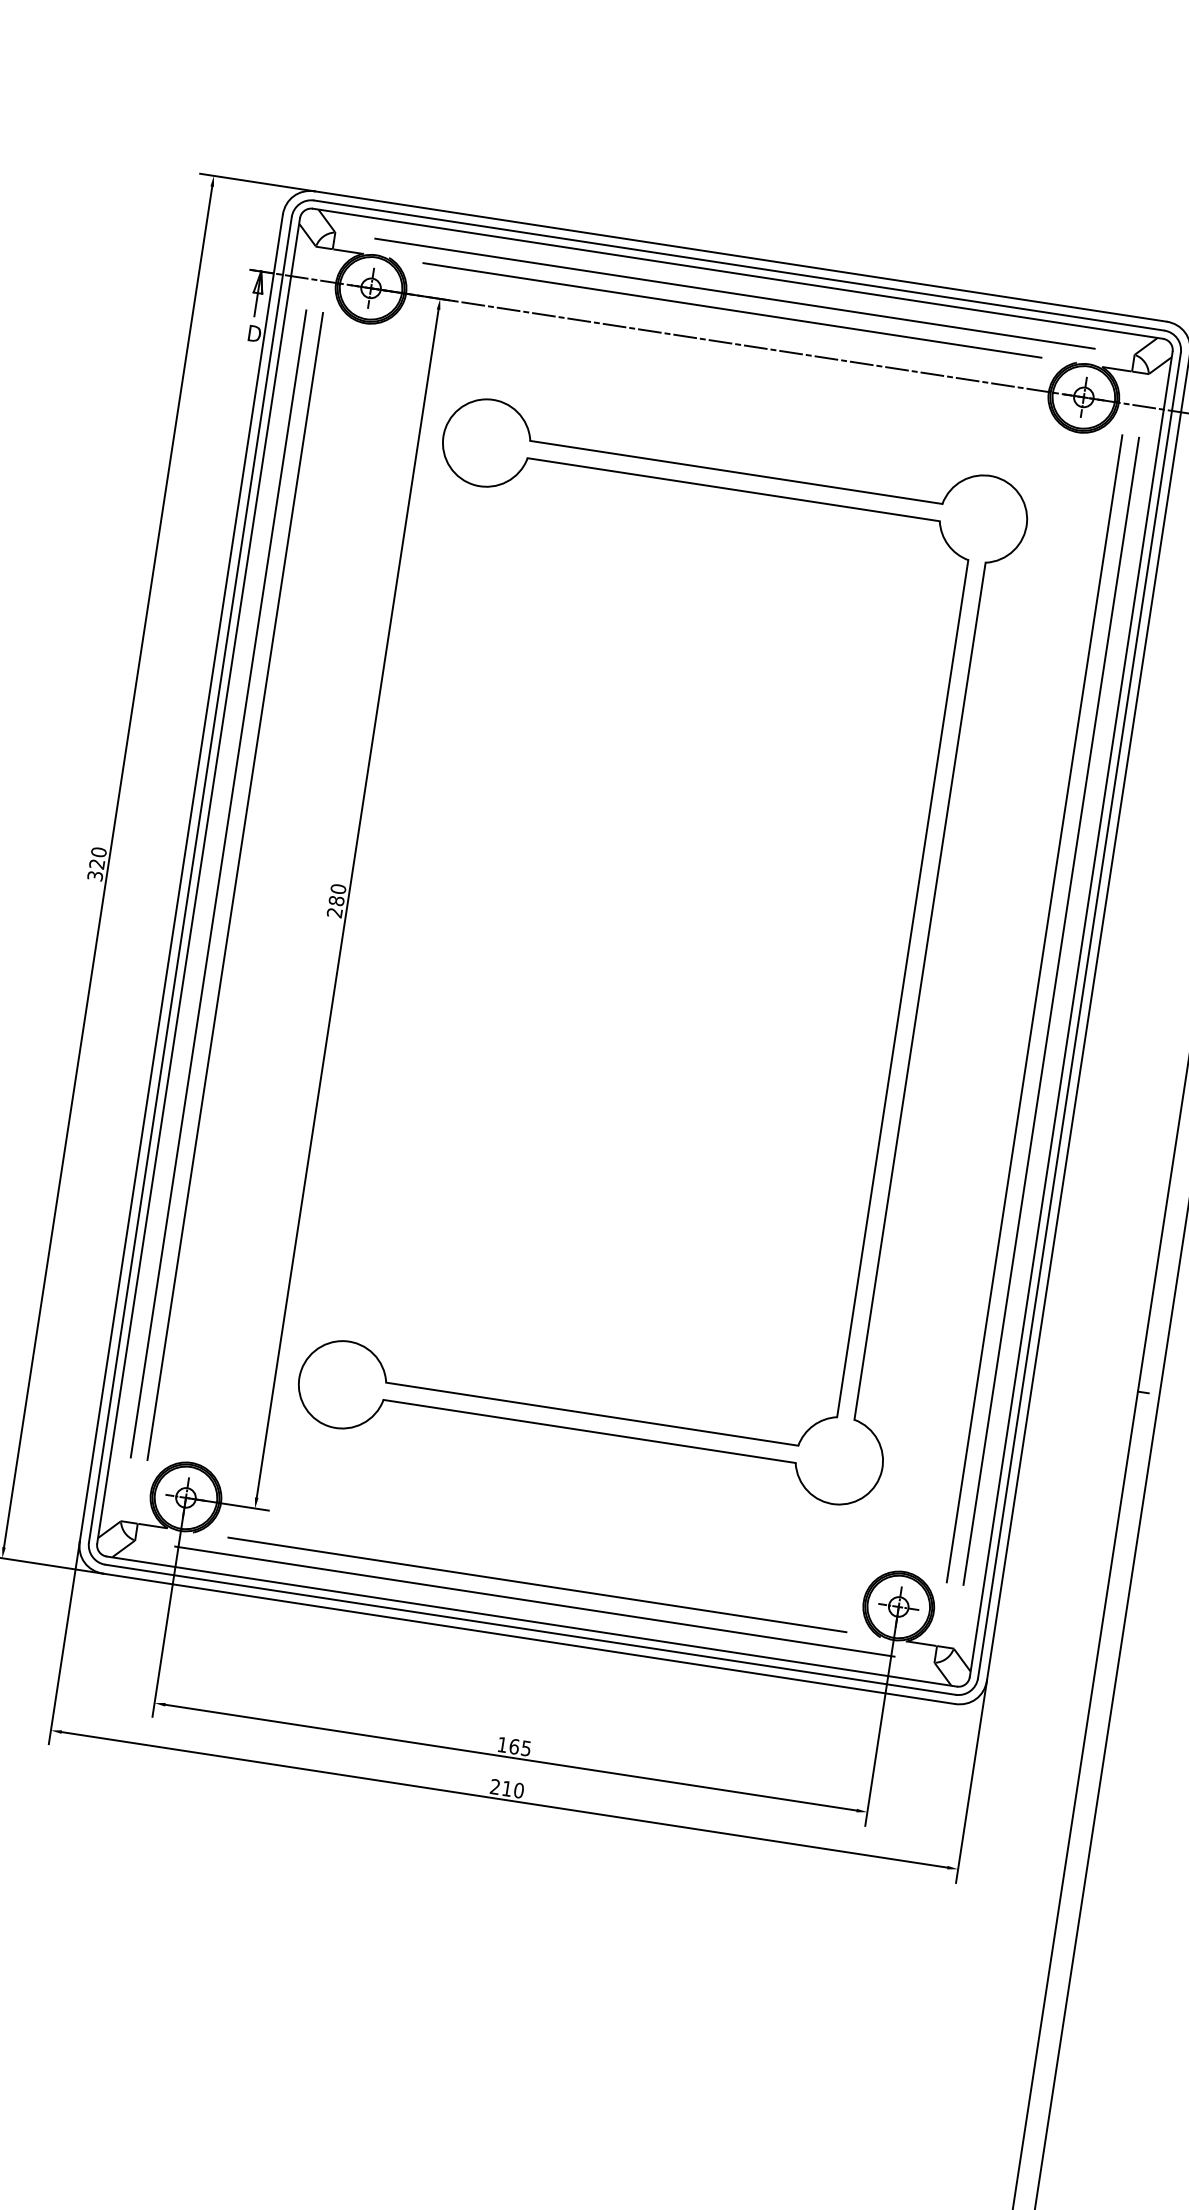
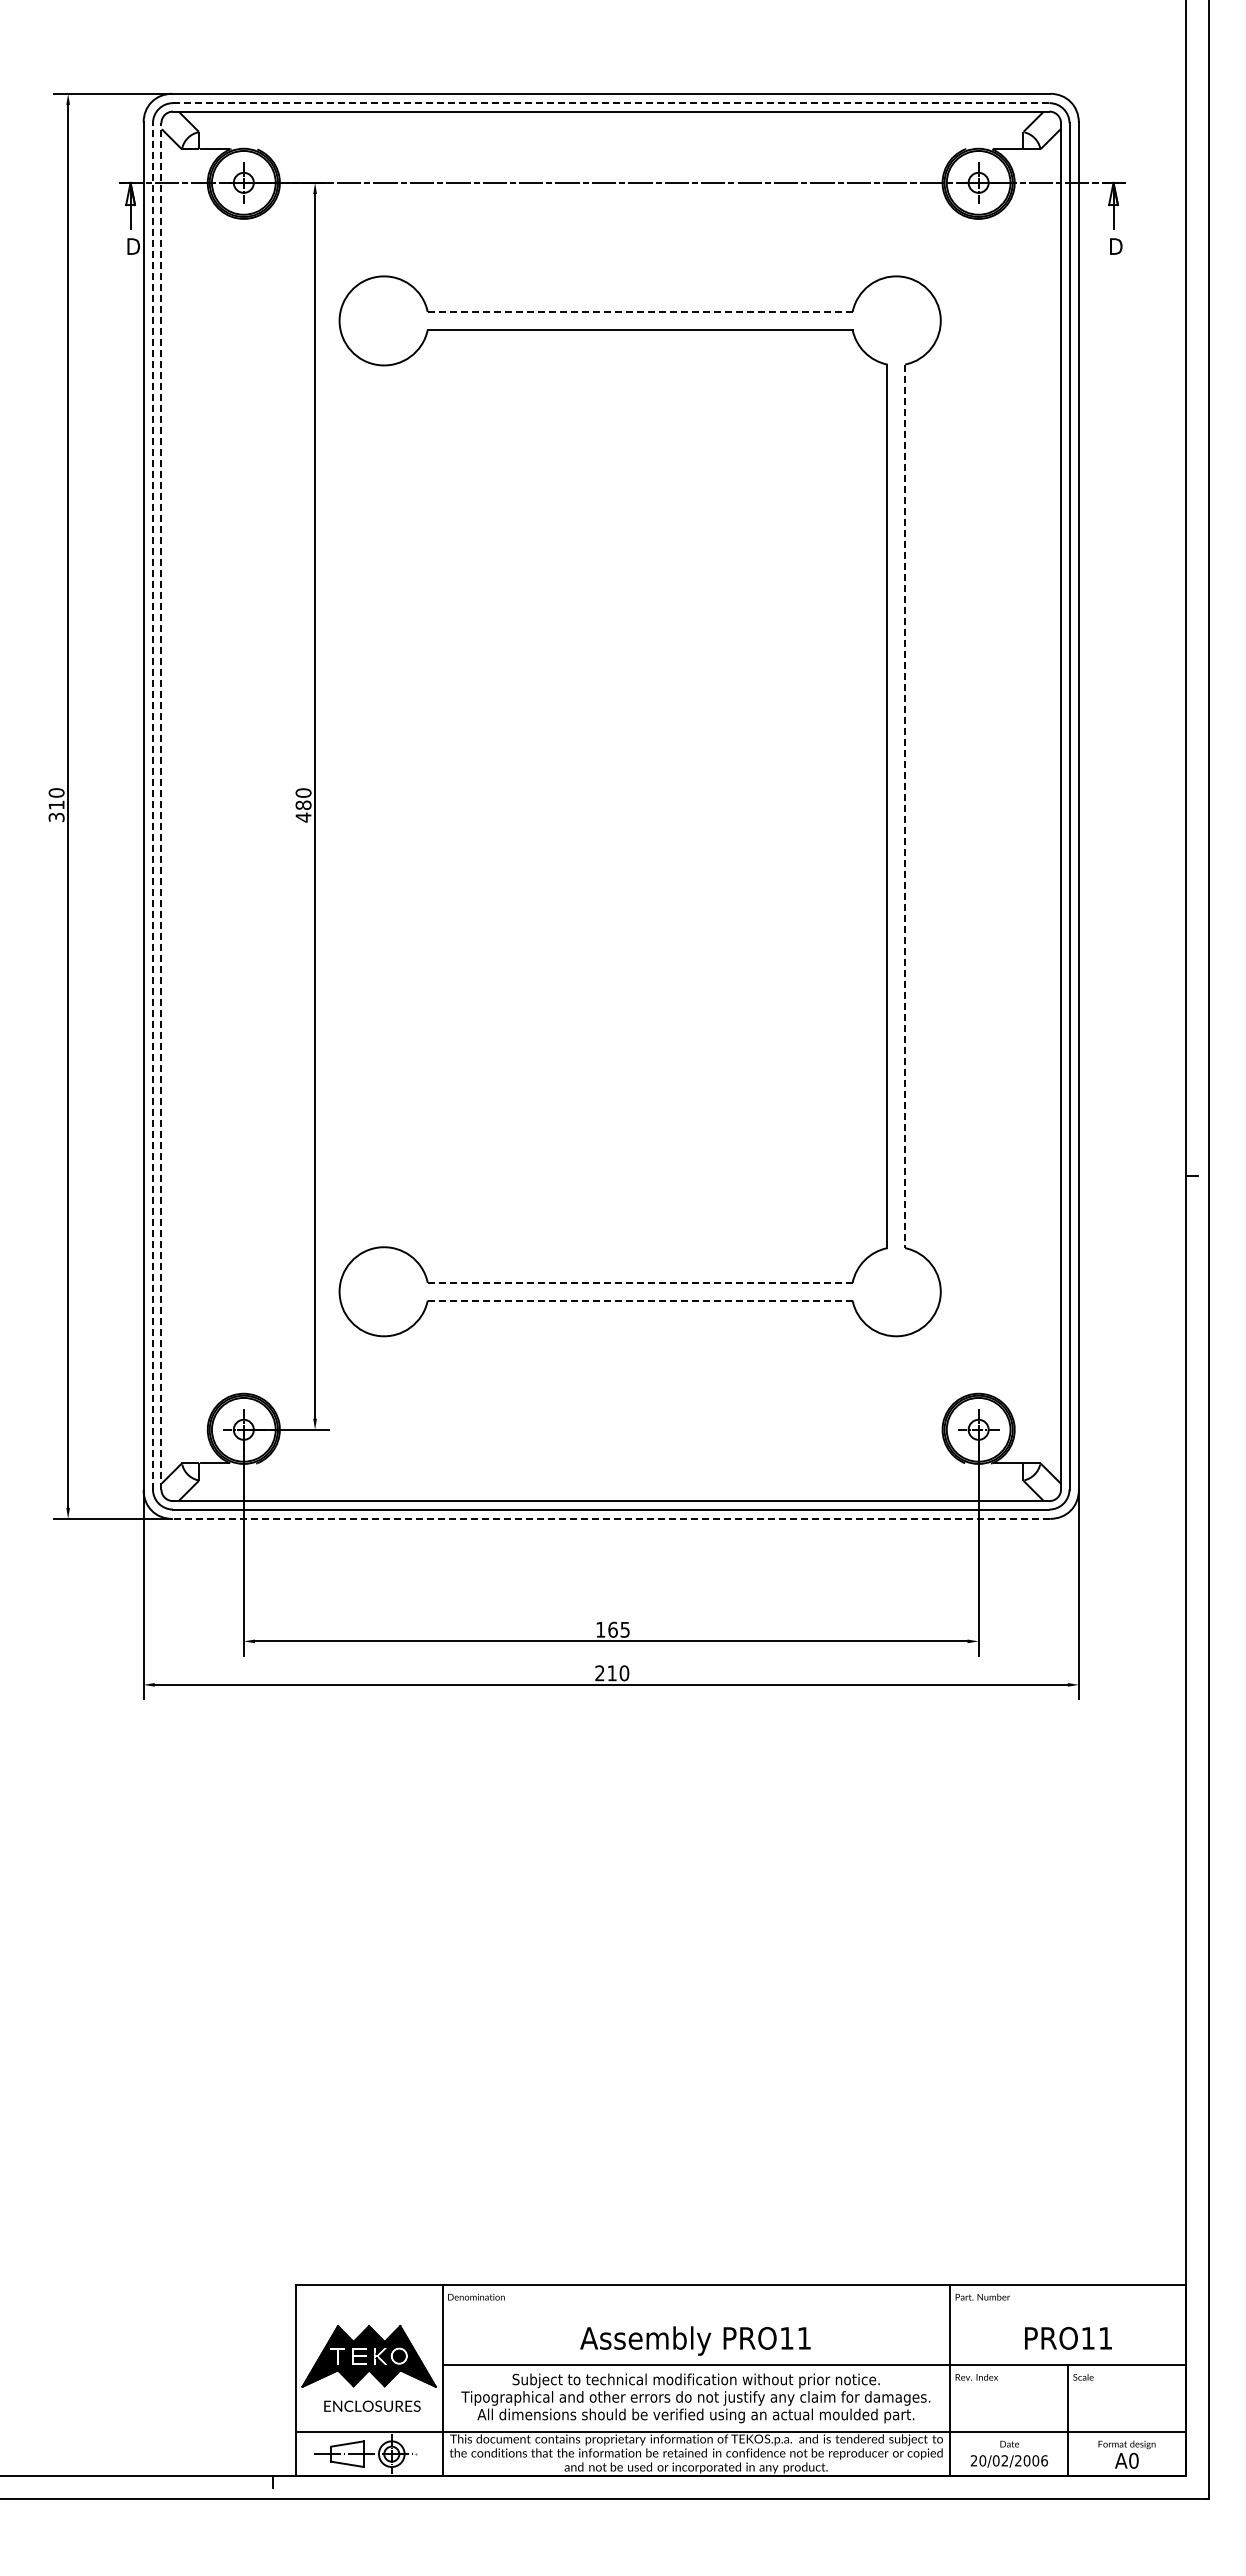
line: (739, 265) -> (611, 103), solid -> dashed
line: (735, 294) -> (611, 132), removed
line: (731, 310) -> (610, 149), removed
line: (736, 472) -> (640, 312), solid -> dashed
text: (97, 863) -> (56, 804), 320 -> 310
line: (190, 878) -> (152, 805), solid -> dashed
line: (198, 880) -> (161, 805), solid -> dashed
line: (219, 884) -> (182, 806), removed
line: (235, 886) -> (199, 806), removed
text: (334, 912) -> (303, 817), 280 -> 480
line: (920, 991) -> (905, 806), solid -> dashed
line: (1034, 1009) -> (1023, 806), removed
line: (1051, 1011) -> (1040, 806), removed
line: (592, 1413) -> (640, 1282), solid -> dashed
line: (588, 1431) -> (639, 1300), solid -> dashed
line: (536, 1584) -> (610, 1463), removed
line: (535, 1601) -> (611, 1480), removed
line: (529, 1638) -> (611, 1518), solid -> dashed

